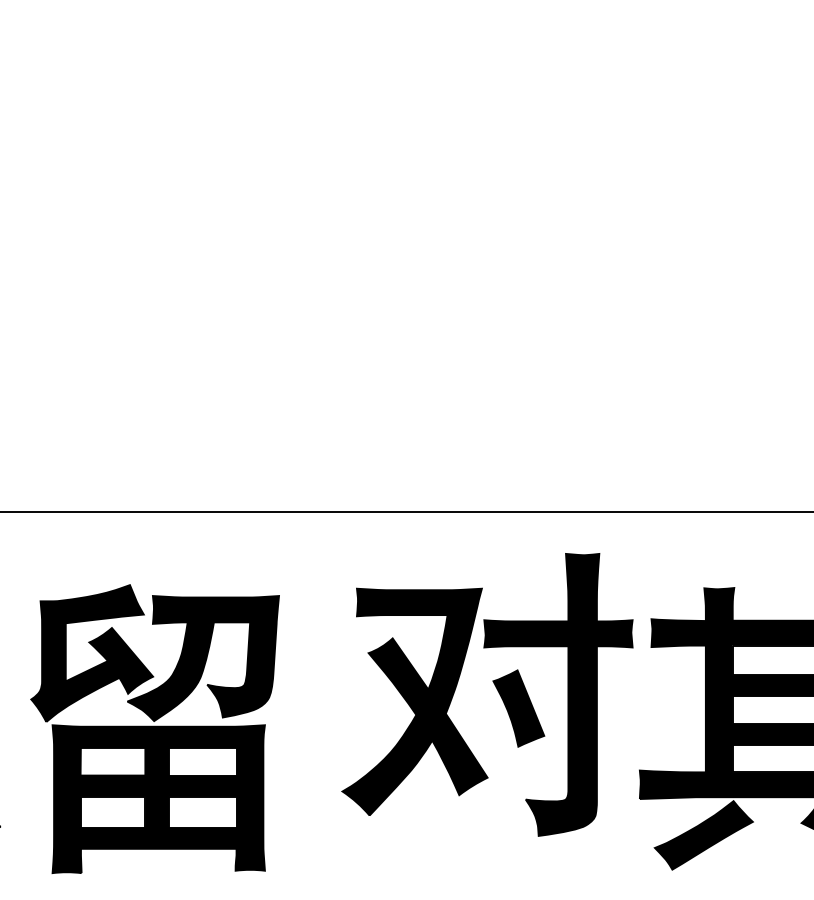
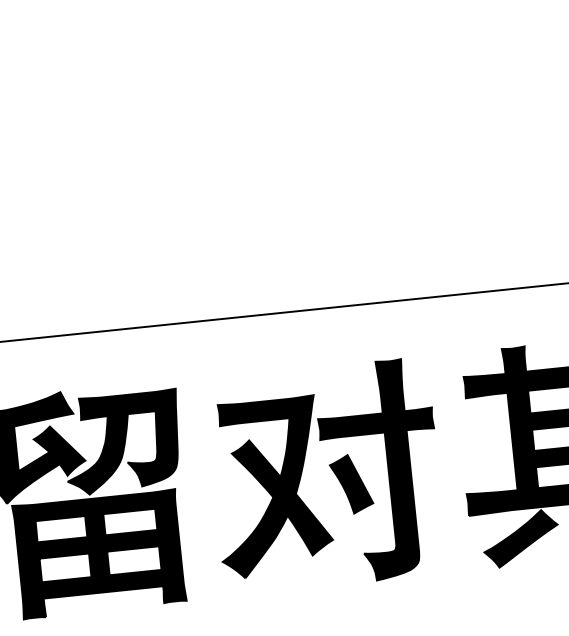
part: (496, 689) -> (332, 471), moved

